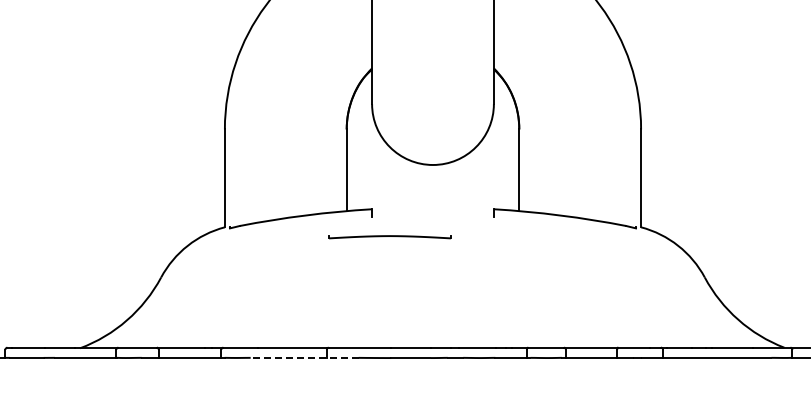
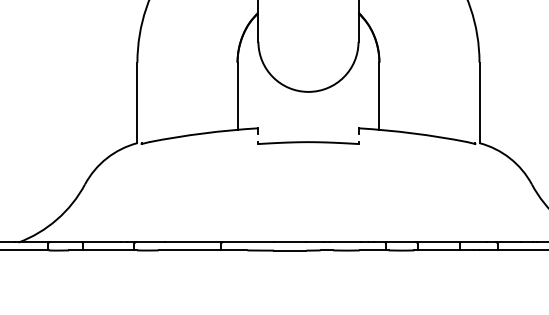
part: (389, 237) -> (308, 143), moved
line: (304, 357) -> (202, 250), dashed -> solid

